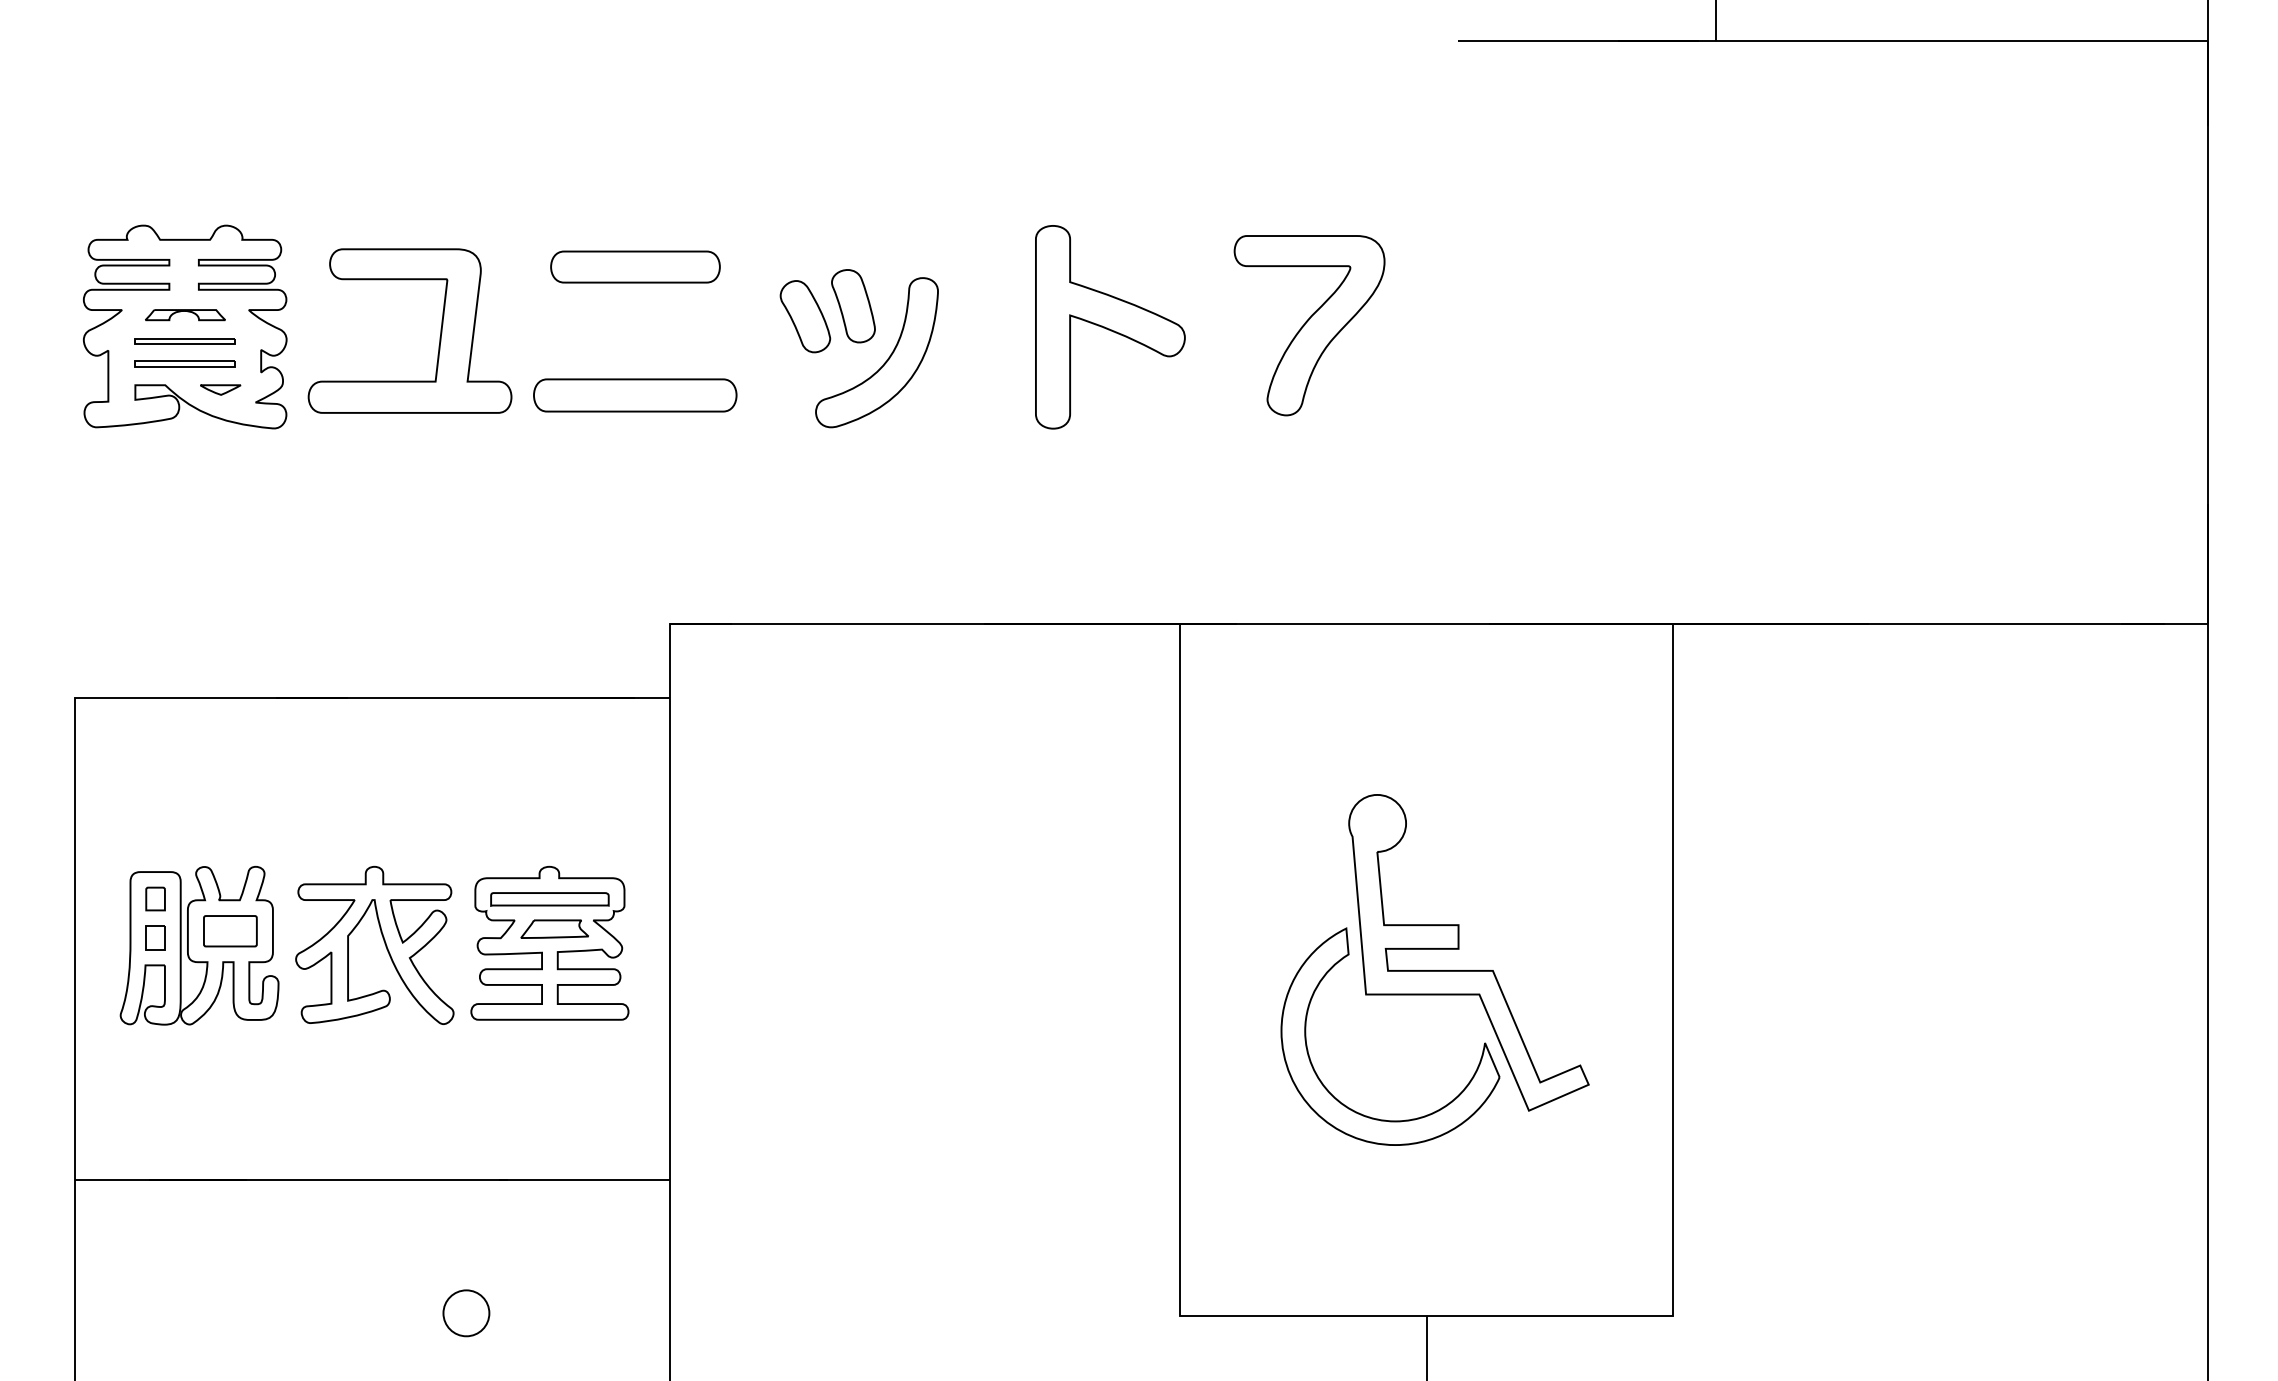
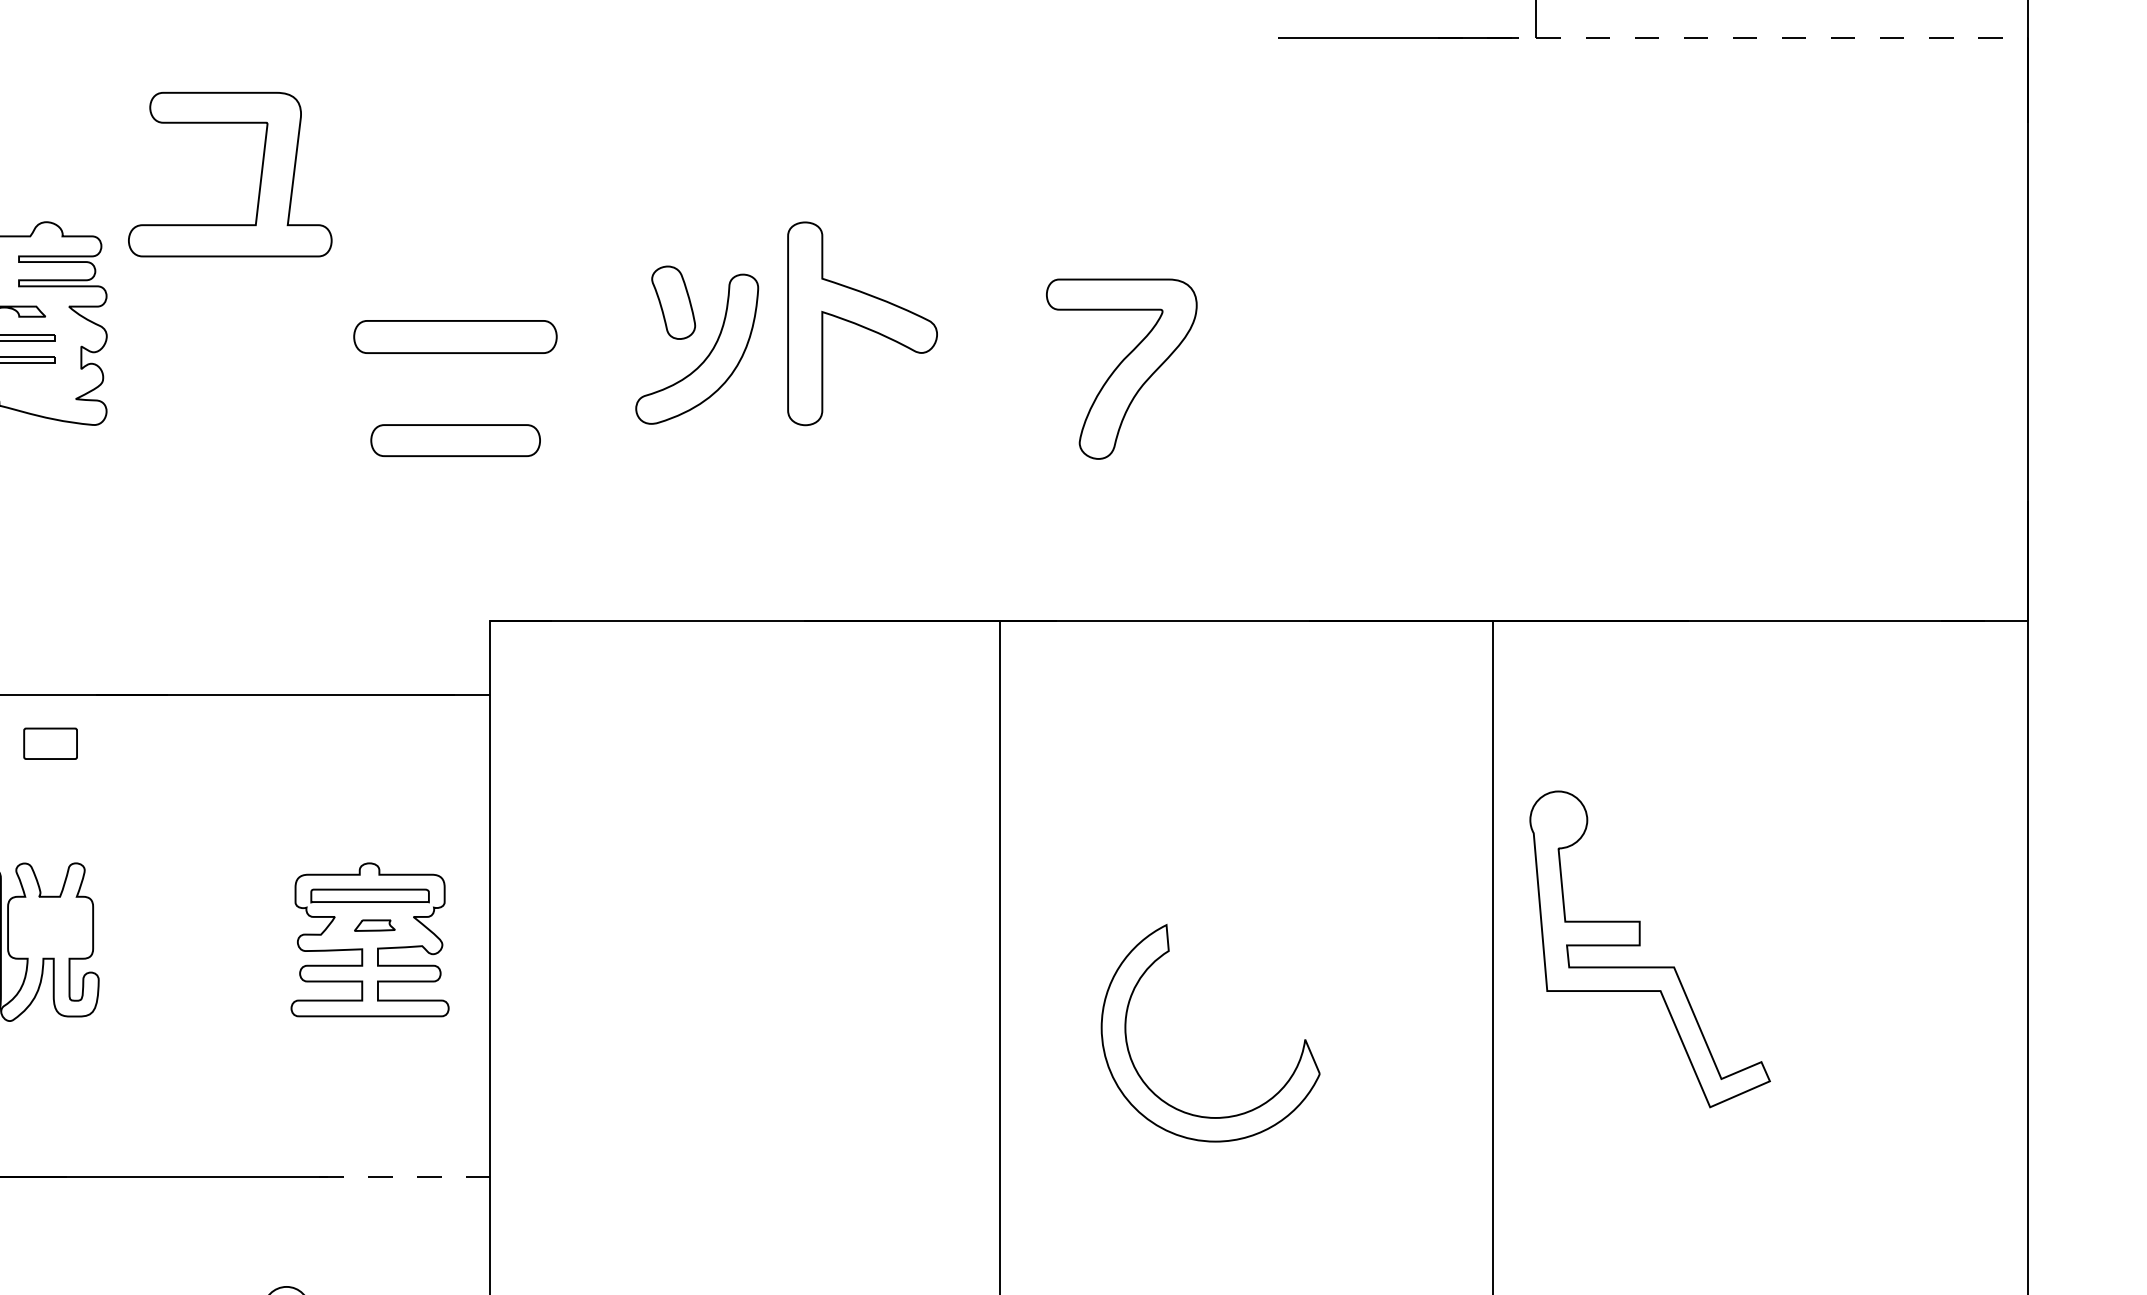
line: (1913, 41) -> (1733, 38), solid -> dashed
part: (635, 266) -> (455, 440), moved
part: (805, 316) -> (625, 313), removed
part: (1309, 325) -> (1121, 369), moved
part: (1110, 327) -> (862, 324), moved
part: (439, 337) -> (259, 181), moved
part: (220, 389) -> (40, 386), removed
part: (635, 395) -> (455, 337), moved
part: (554, 928) -> (374, 925), size x0.6
part: (230, 931) -> (50, 744), moved
part: (383, 941) -> (203, 938), removed
part: (1459, 949) -> (1640, 946), moved
line: (584, 1180) -> (404, 1177), solid -> dashed

